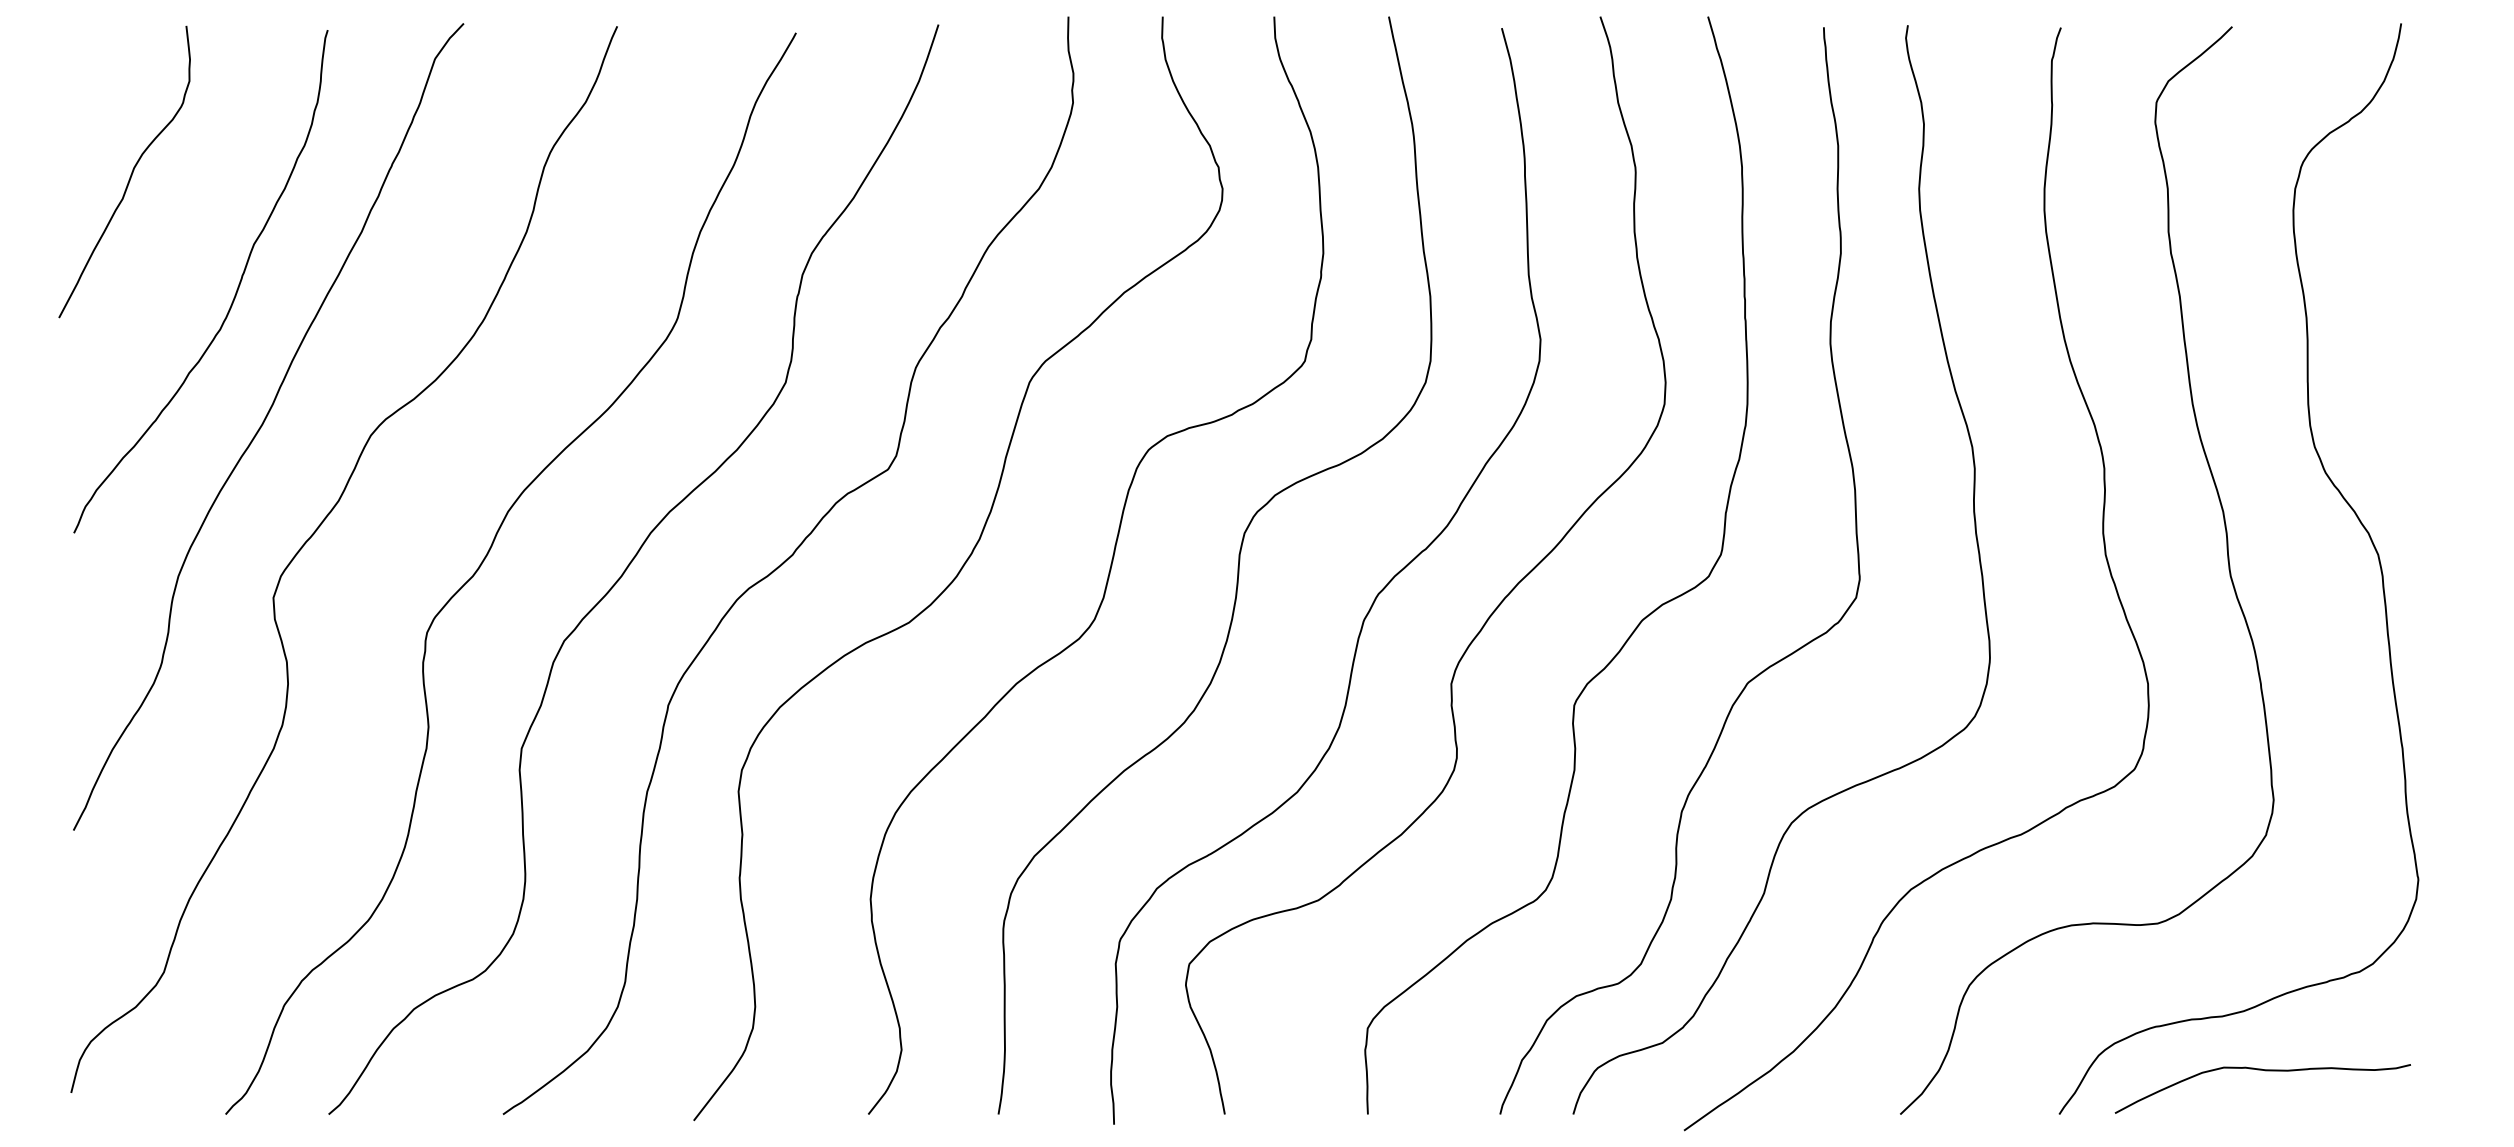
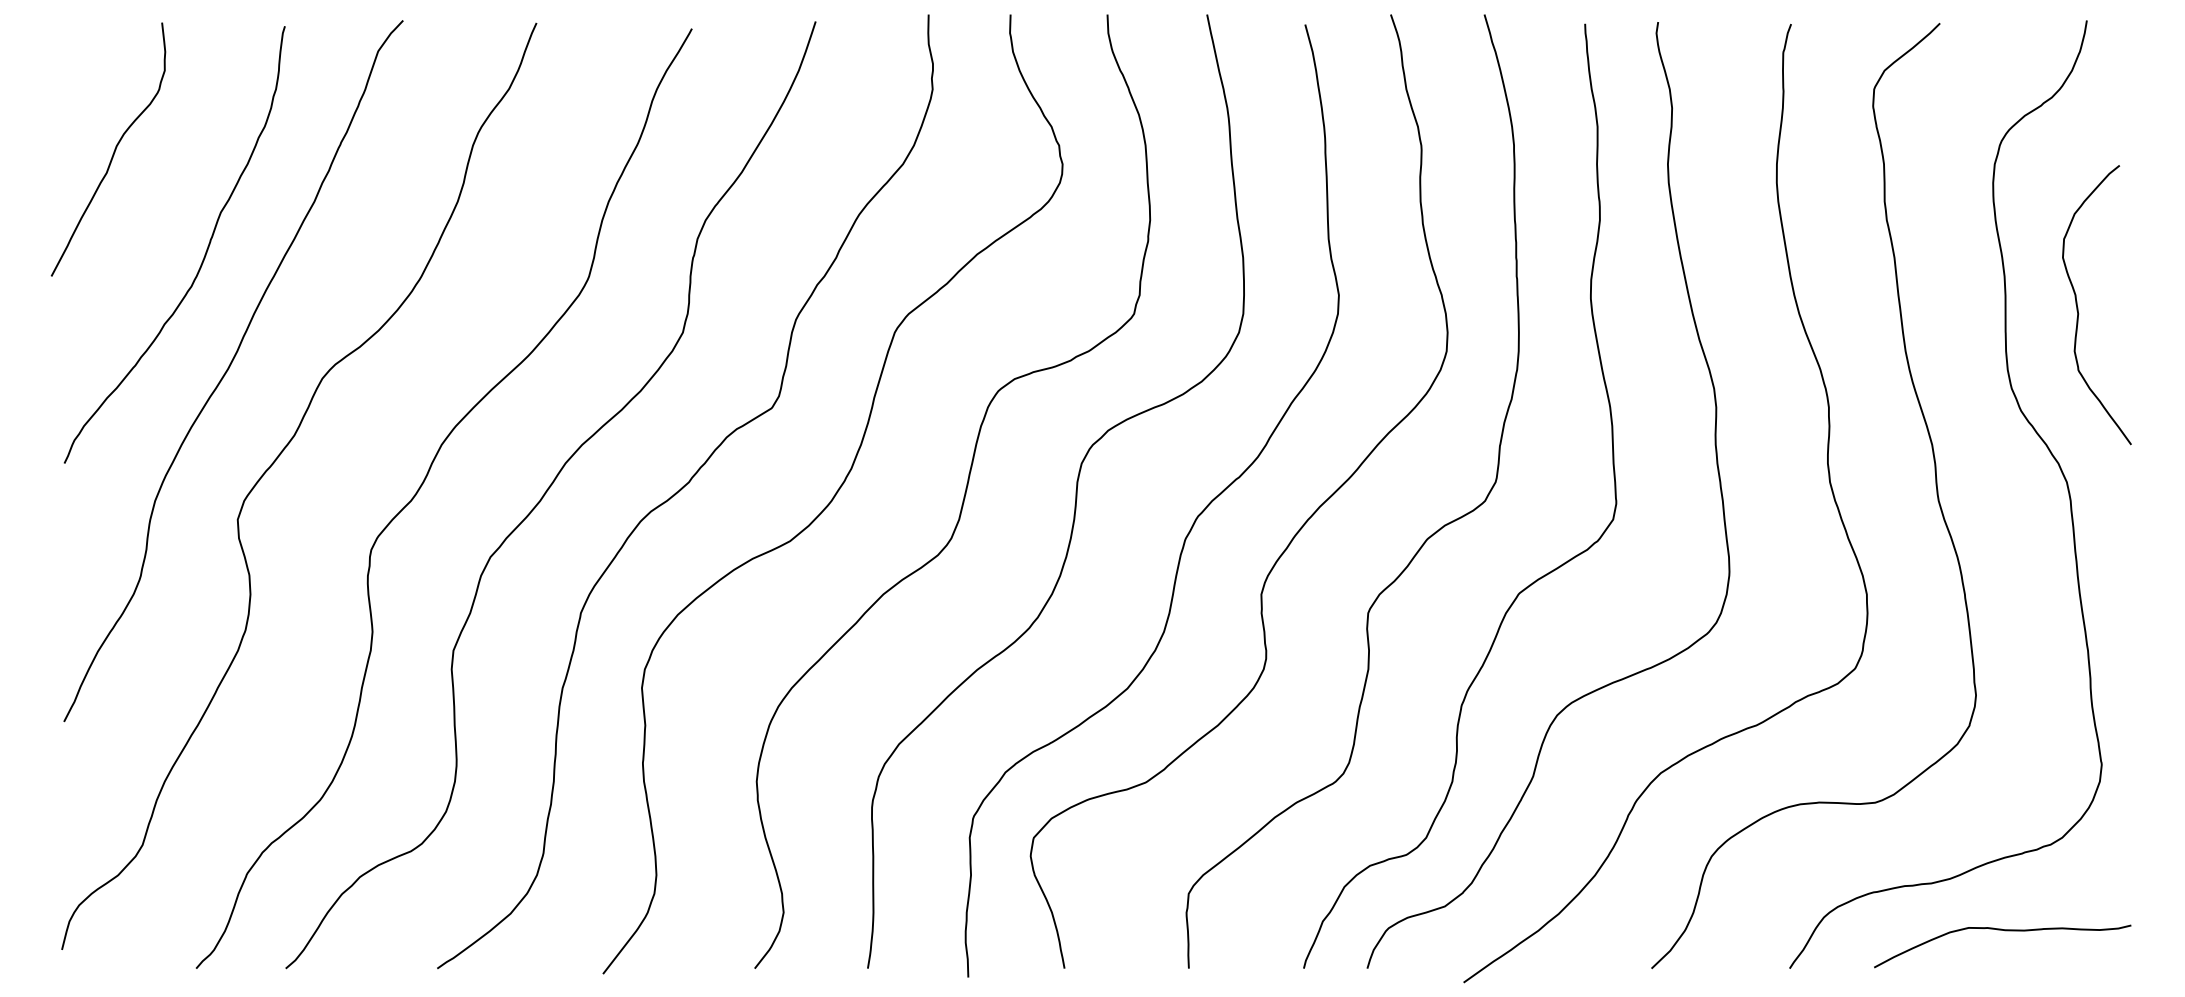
curve: (2391, 353) -> (2078, 307), added
curve: (2266, 1071) -> (2005, 931), moved

